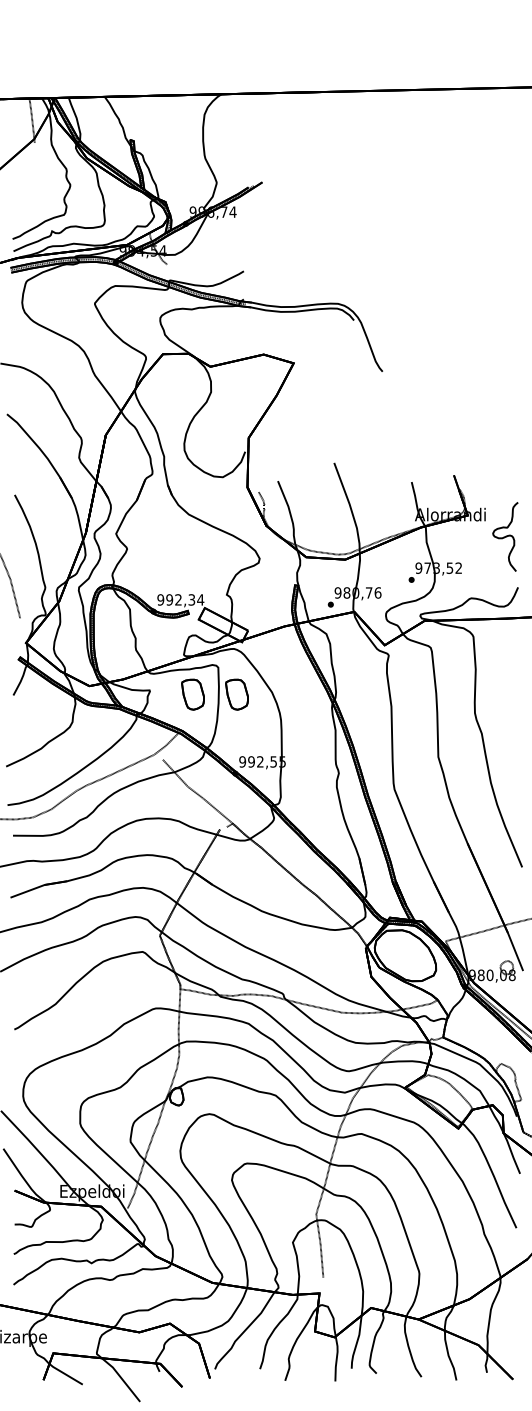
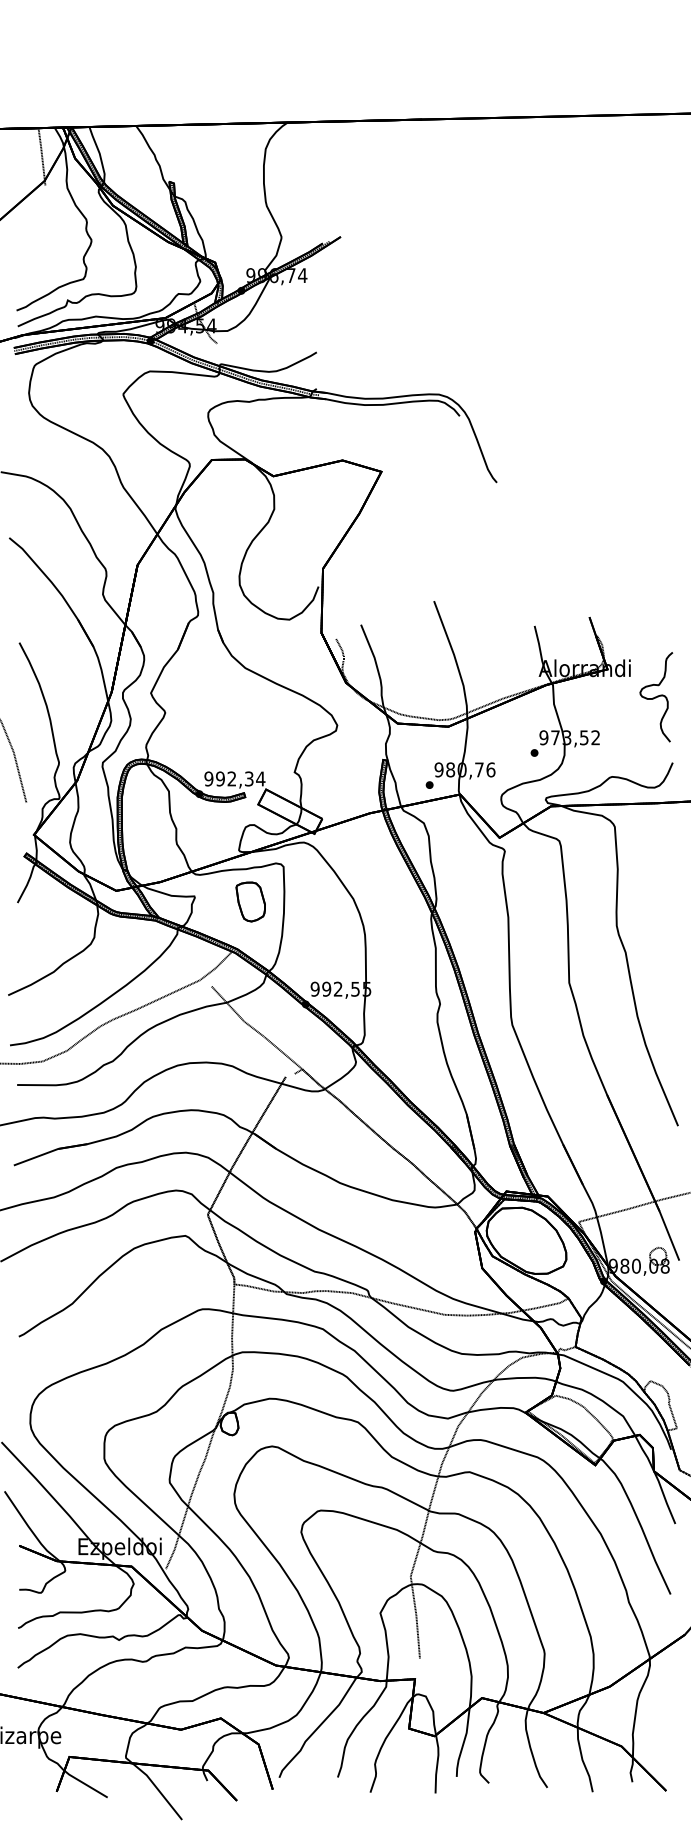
part: (236, 694) -> (307, 901), removed

